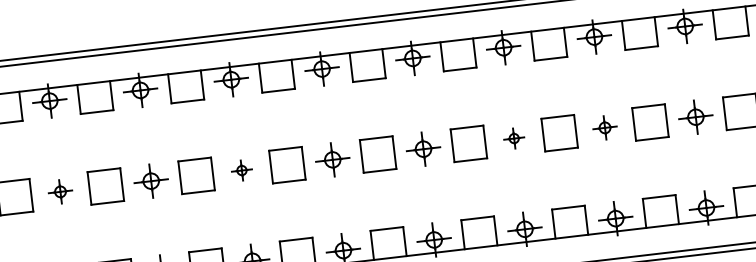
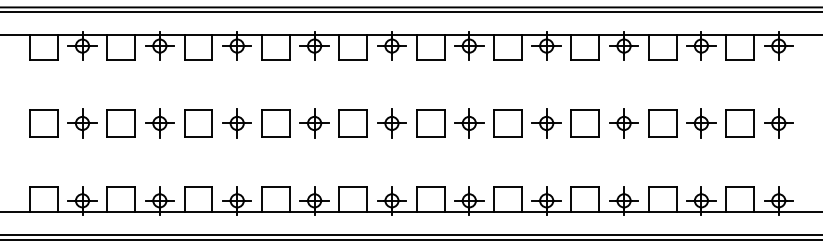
part: (604, 128) -> (623, 123), size x1.43
part: (514, 138) -> (546, 123), size x1.67
part: (241, 170) -> (314, 123), size x1.67
part: (60, 191) -> (159, 123), size x1.43

